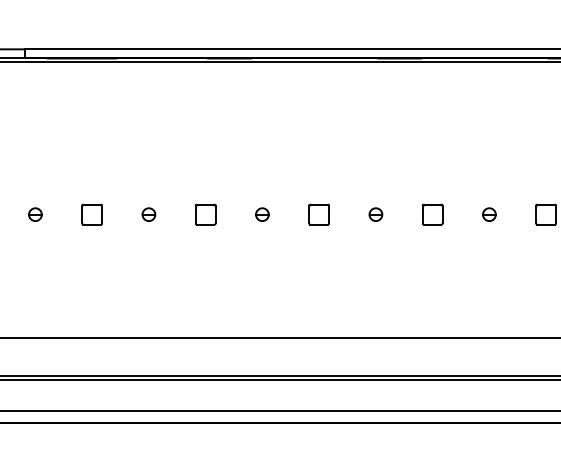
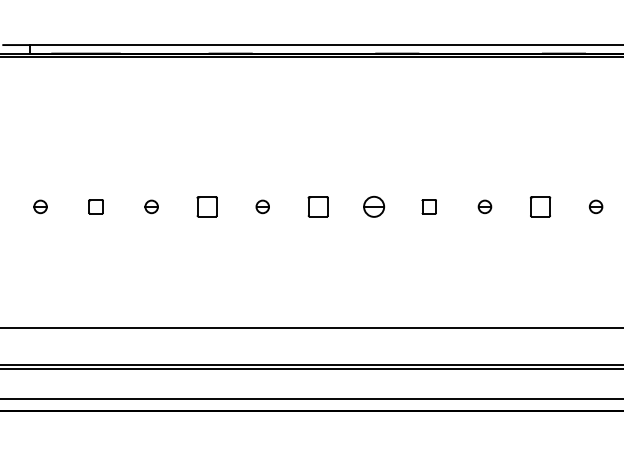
part: (91, 214) -> (95, 206), size x0.7
part: (375, 214) -> (373, 206), size x1.6
part: (431, 214) -> (428, 206), size x0.7

